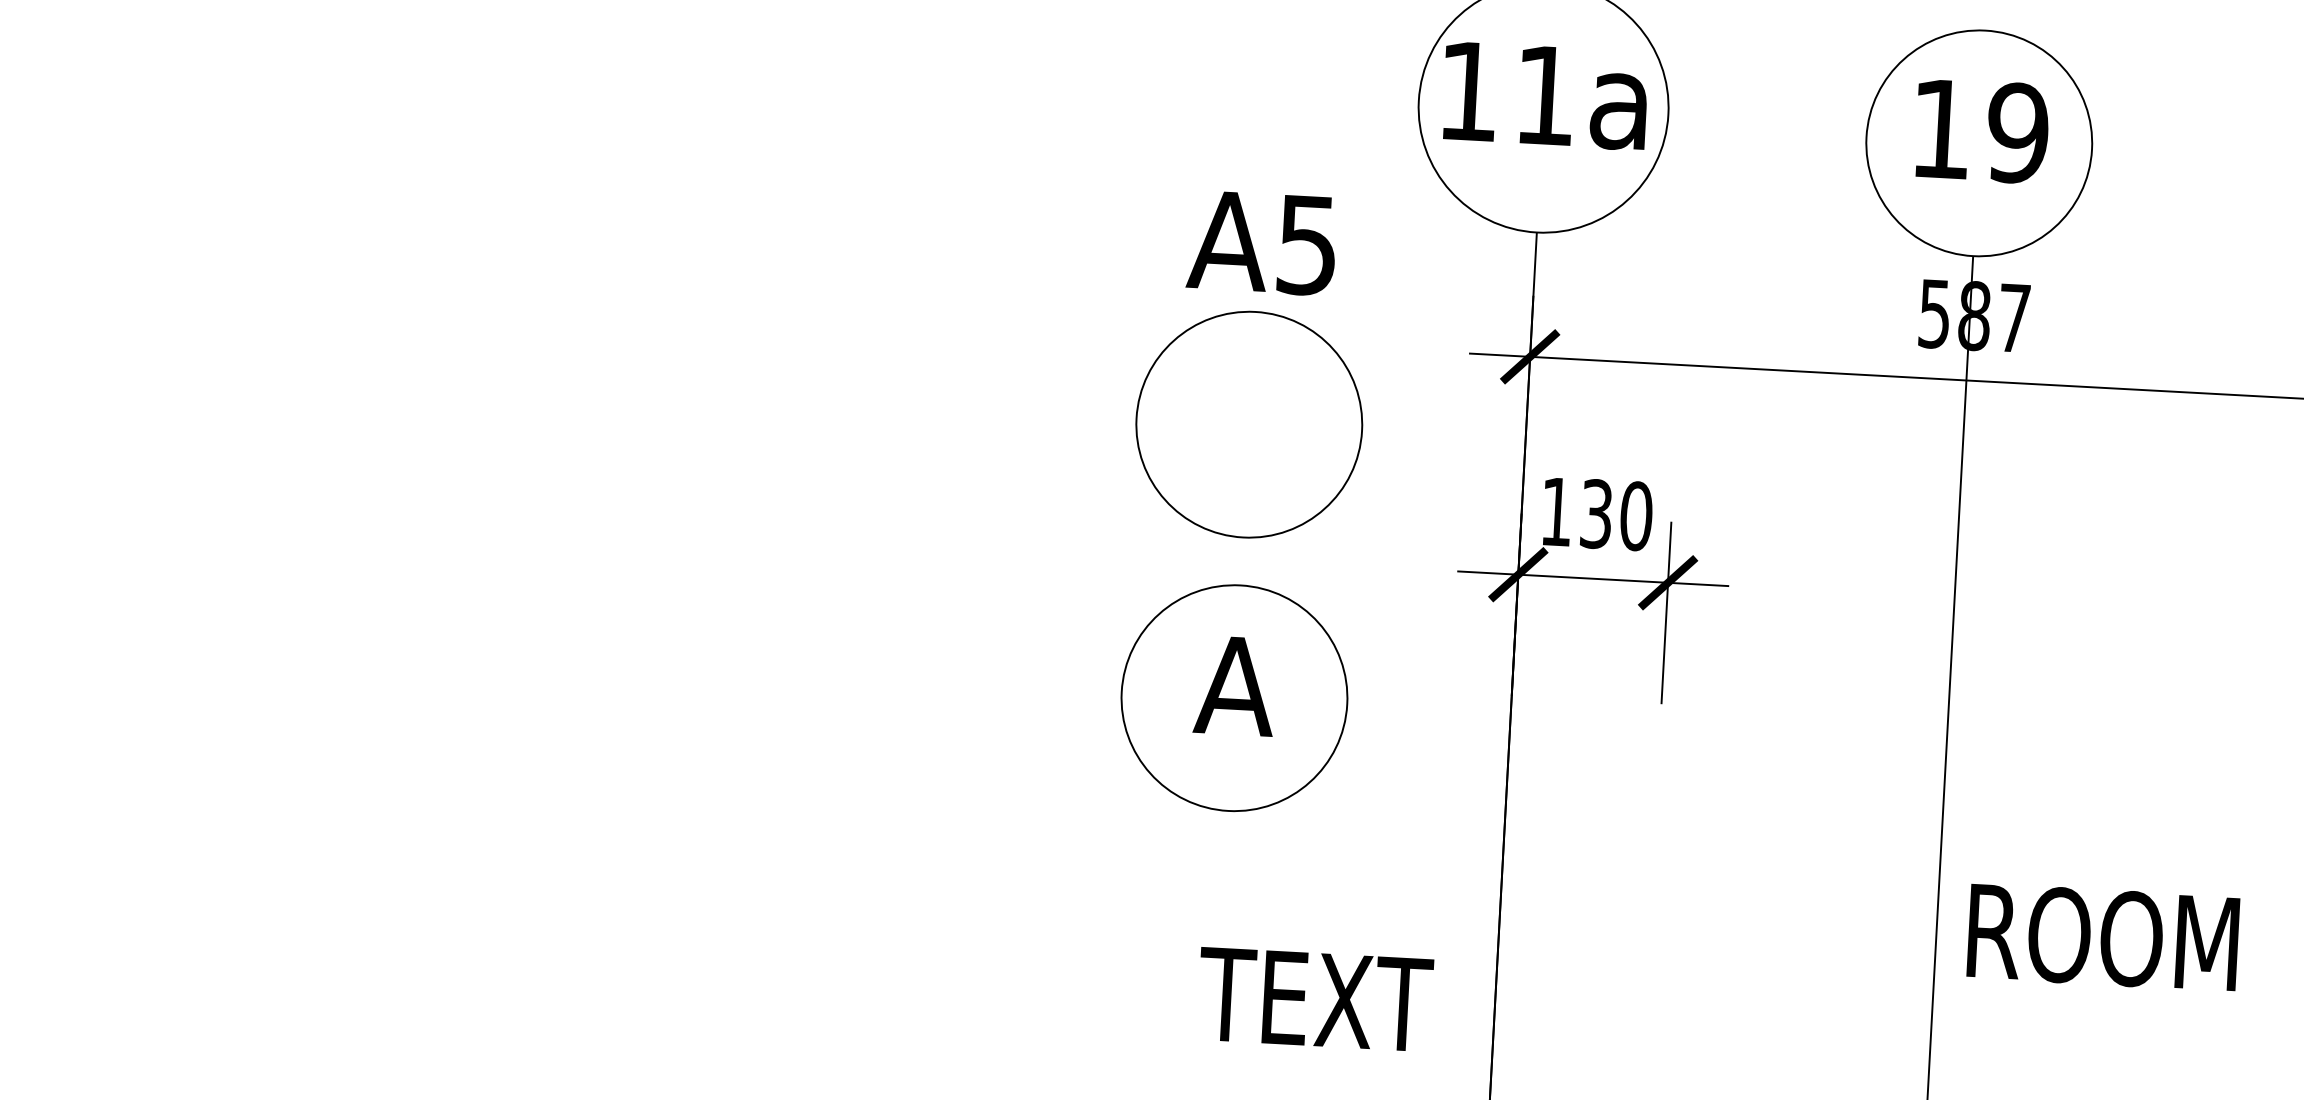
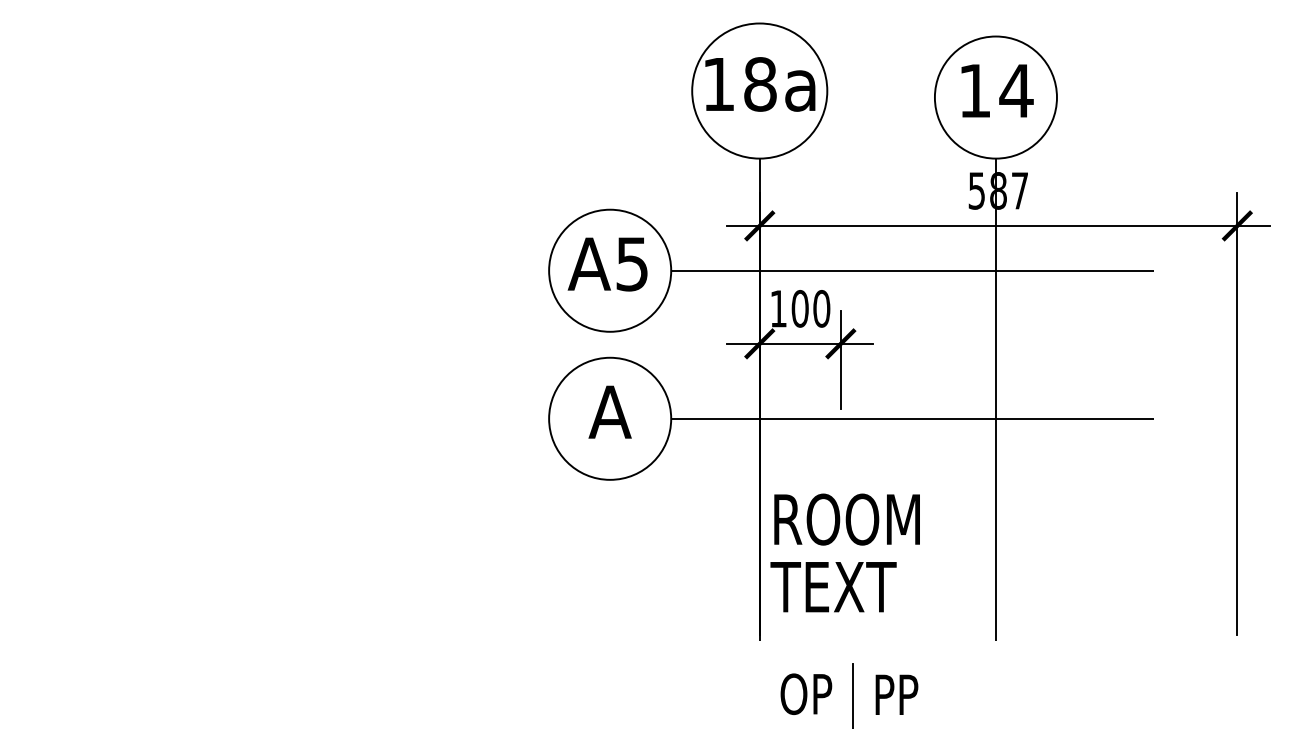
text: (1545, 95) -> (760, 84), 11a -> 18a
text: (2017, 132) -> (1016, 90), 19 -> 14
text: (1261, 243) -> (607, 264), moved
line: (1807, 454) -> (912, 270), added
text: (1595, 513) -> (799, 308), 130 -> 100
line: (1793, 727) -> (912, 418), added
text: (2102, 937) -> (846, 519), moved
text: (1315, 1000) -> (833, 587), moved

